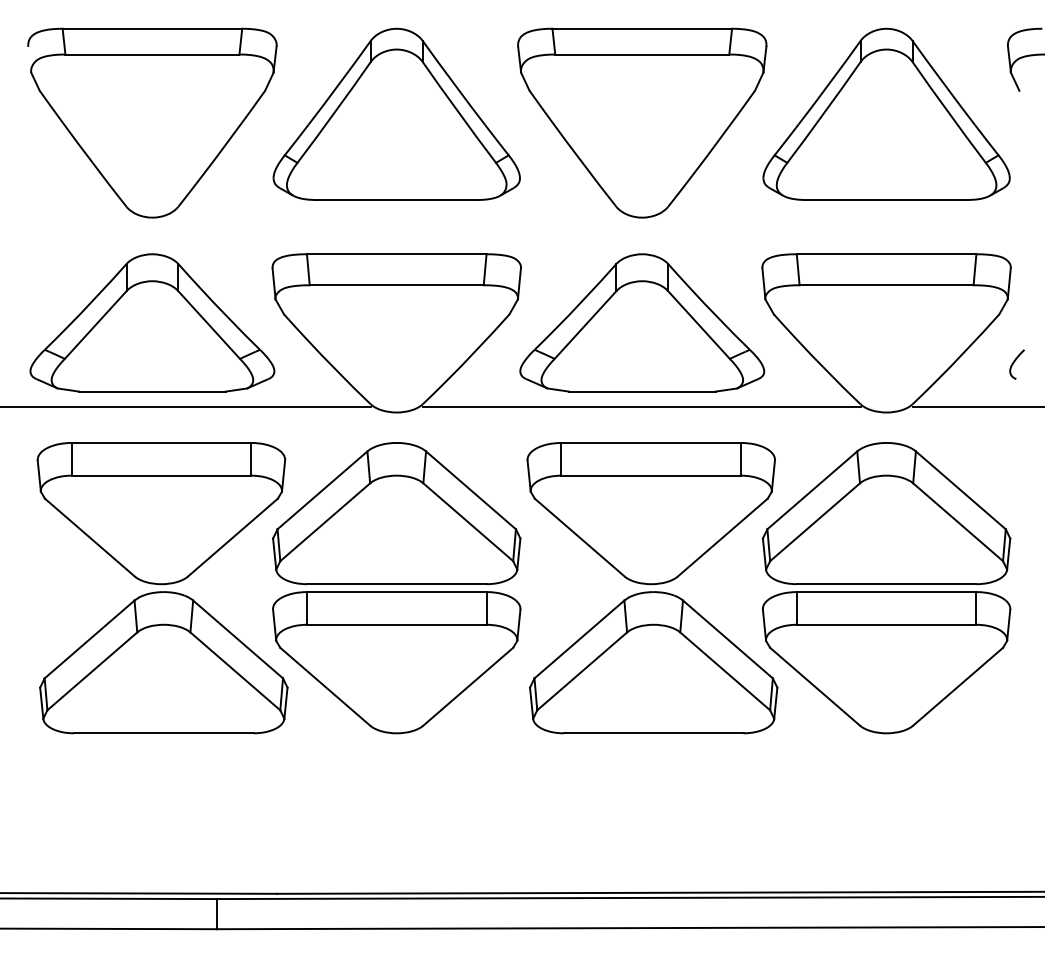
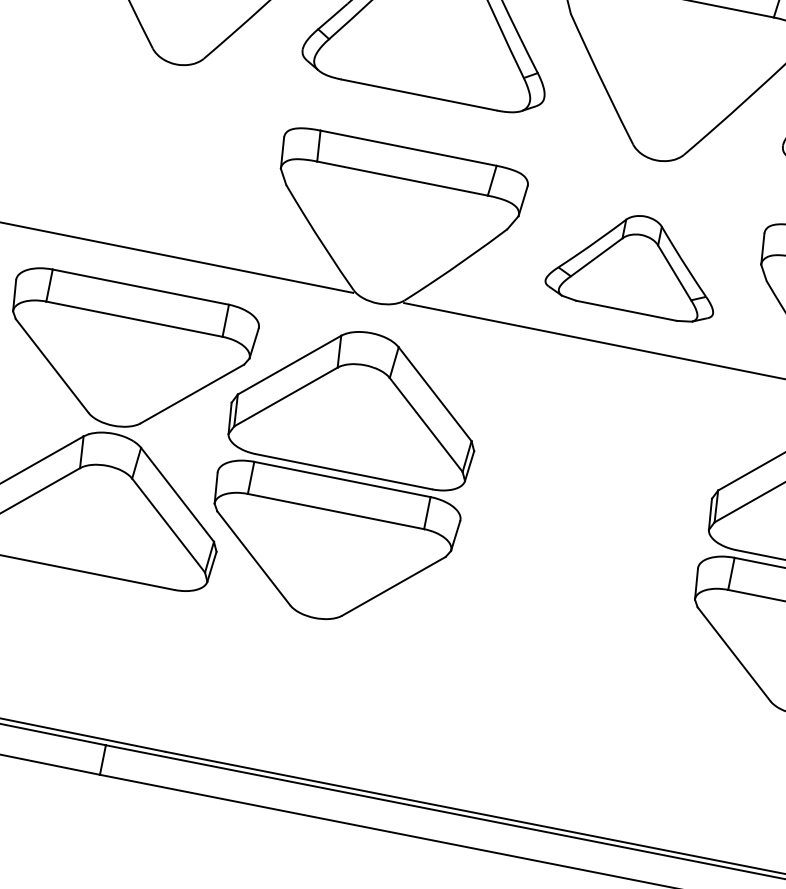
part: (152, 322) -> (155, 167), removed
part: (642, 322) -> (636, 263), size x0.7
part: (652, 588) -> (593, 526), removed

